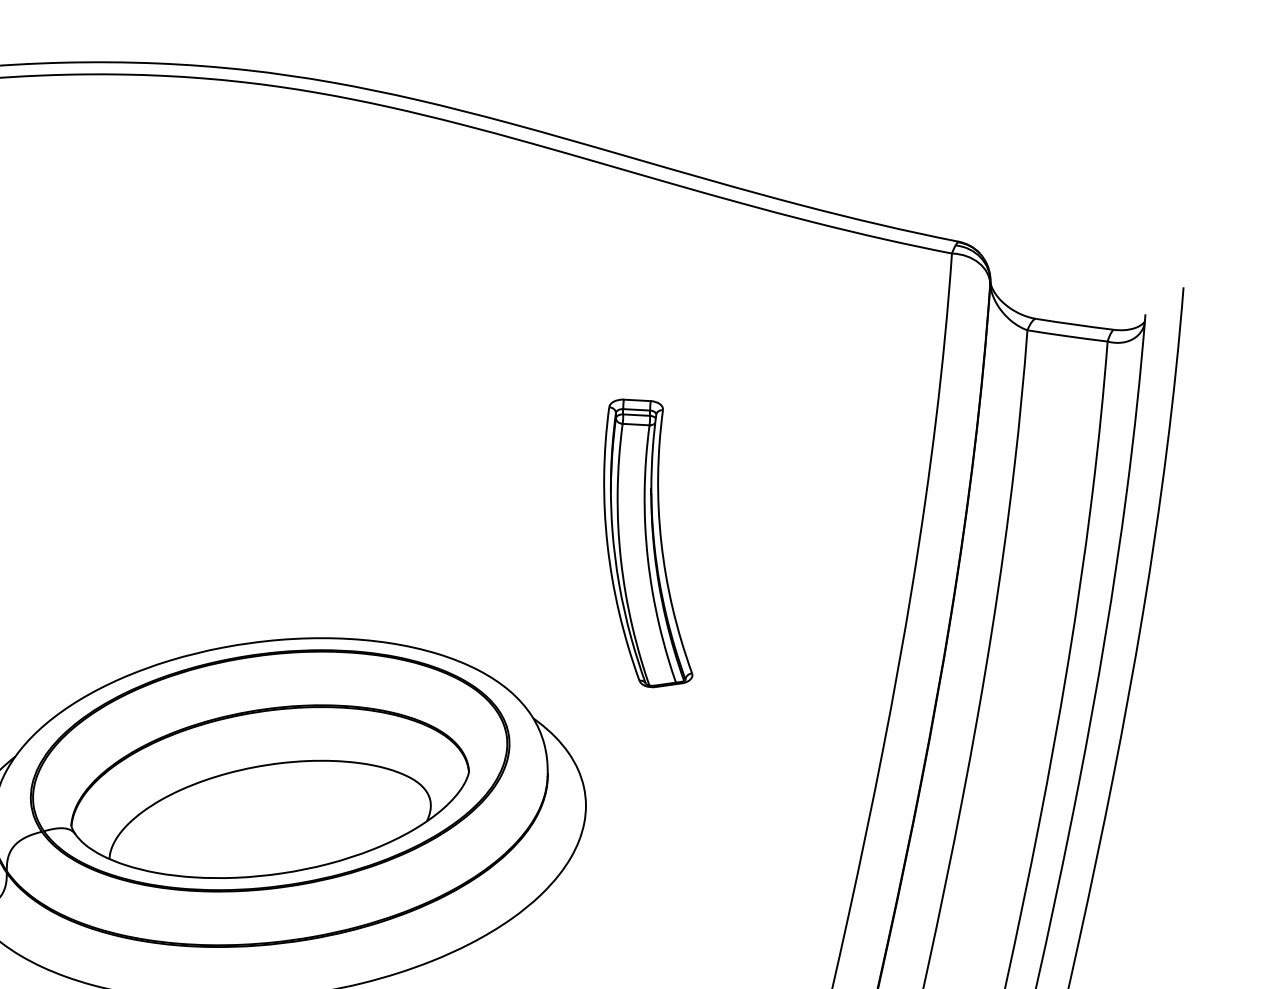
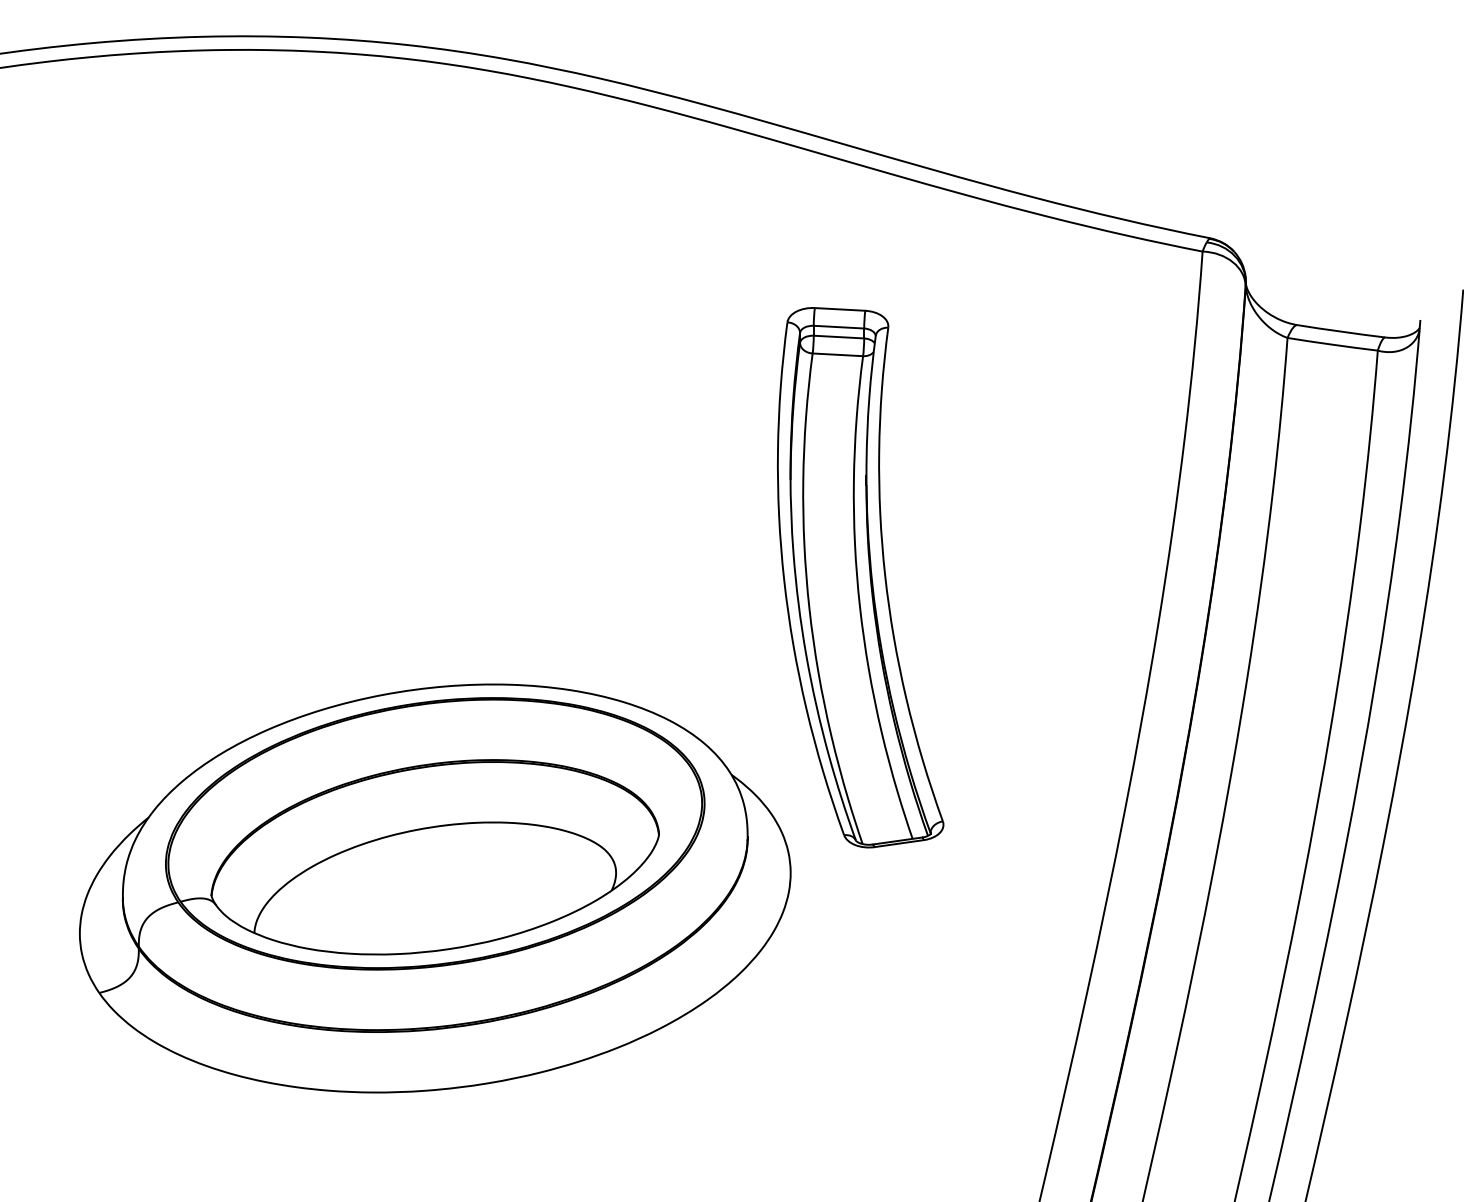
part: (648, 543) -> (860, 577), size x1.67

